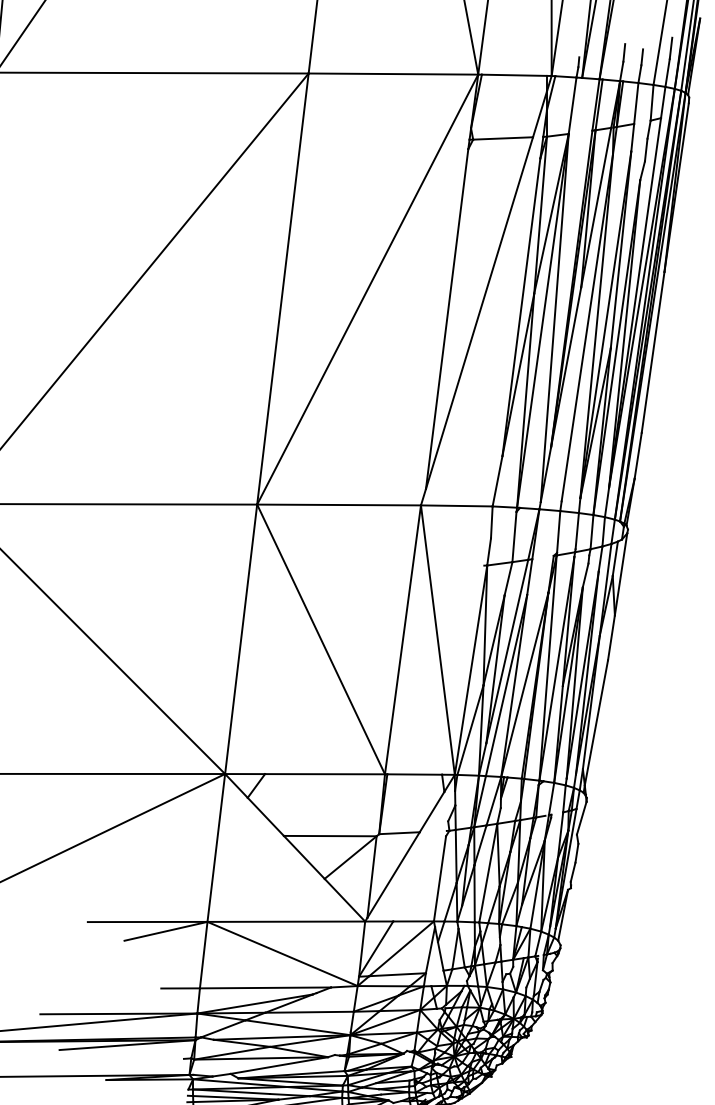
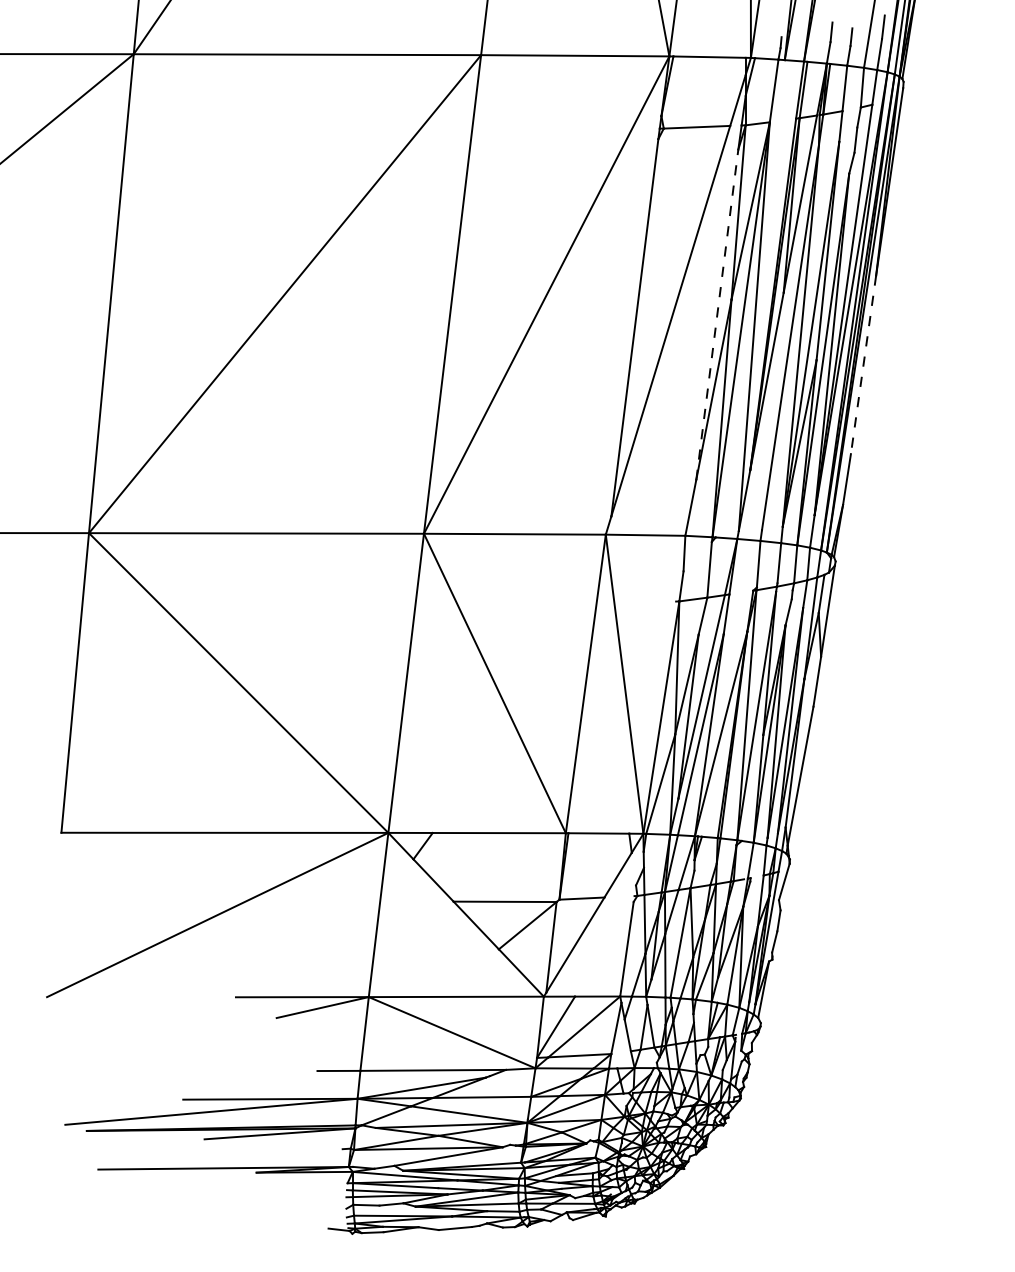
line: (521, 307) -> (717, 314), solid -> dashed
line: (653, 353) -> (863, 365), solid -> dashed

